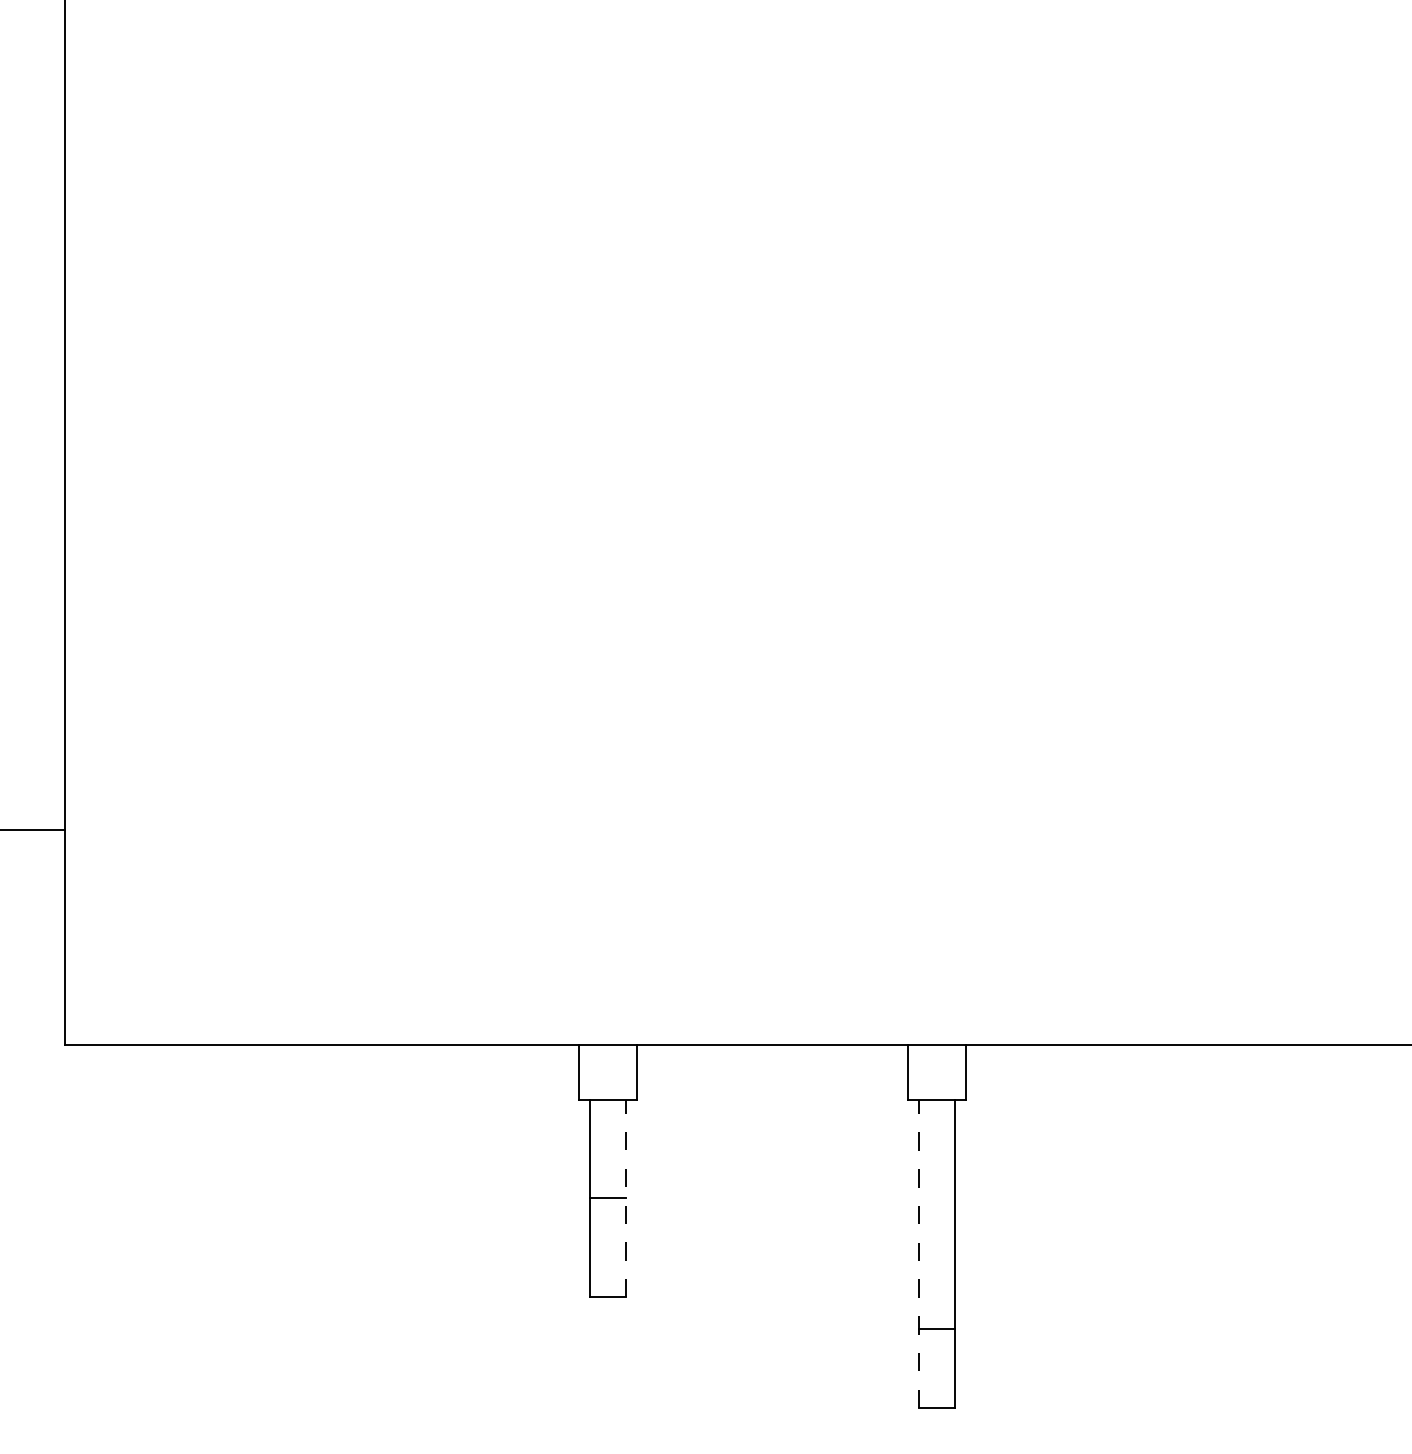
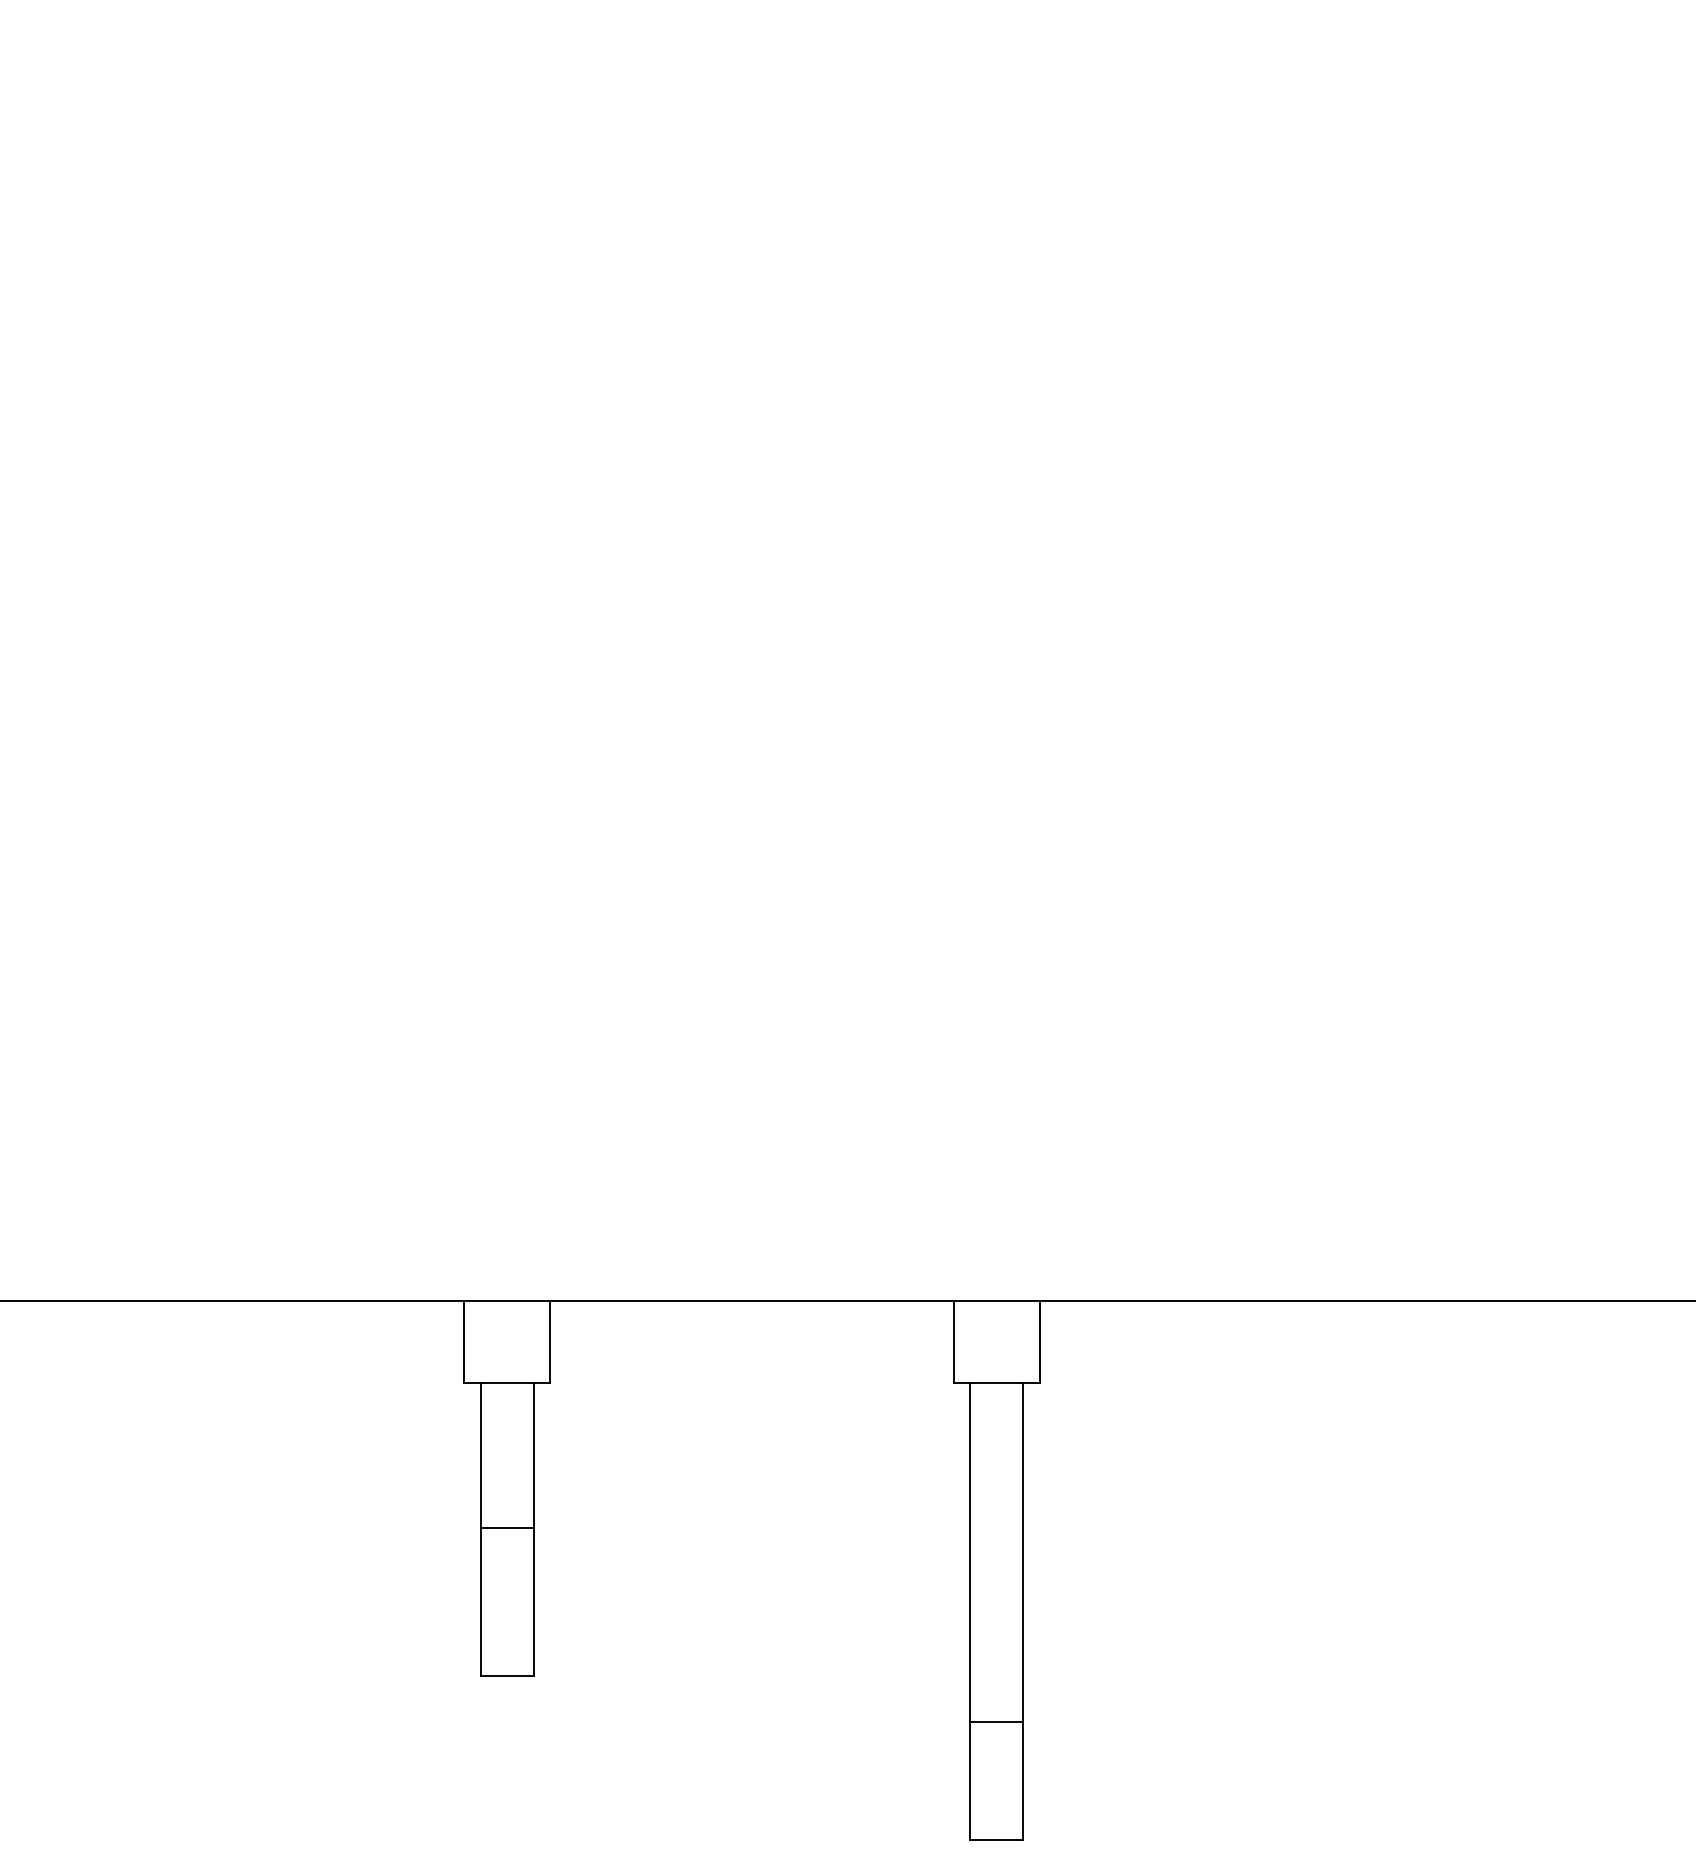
line: (626, 1198) -> (534, 1528), dashed -> solid
line: (919, 1254) -> (970, 1611), dashed -> solid

